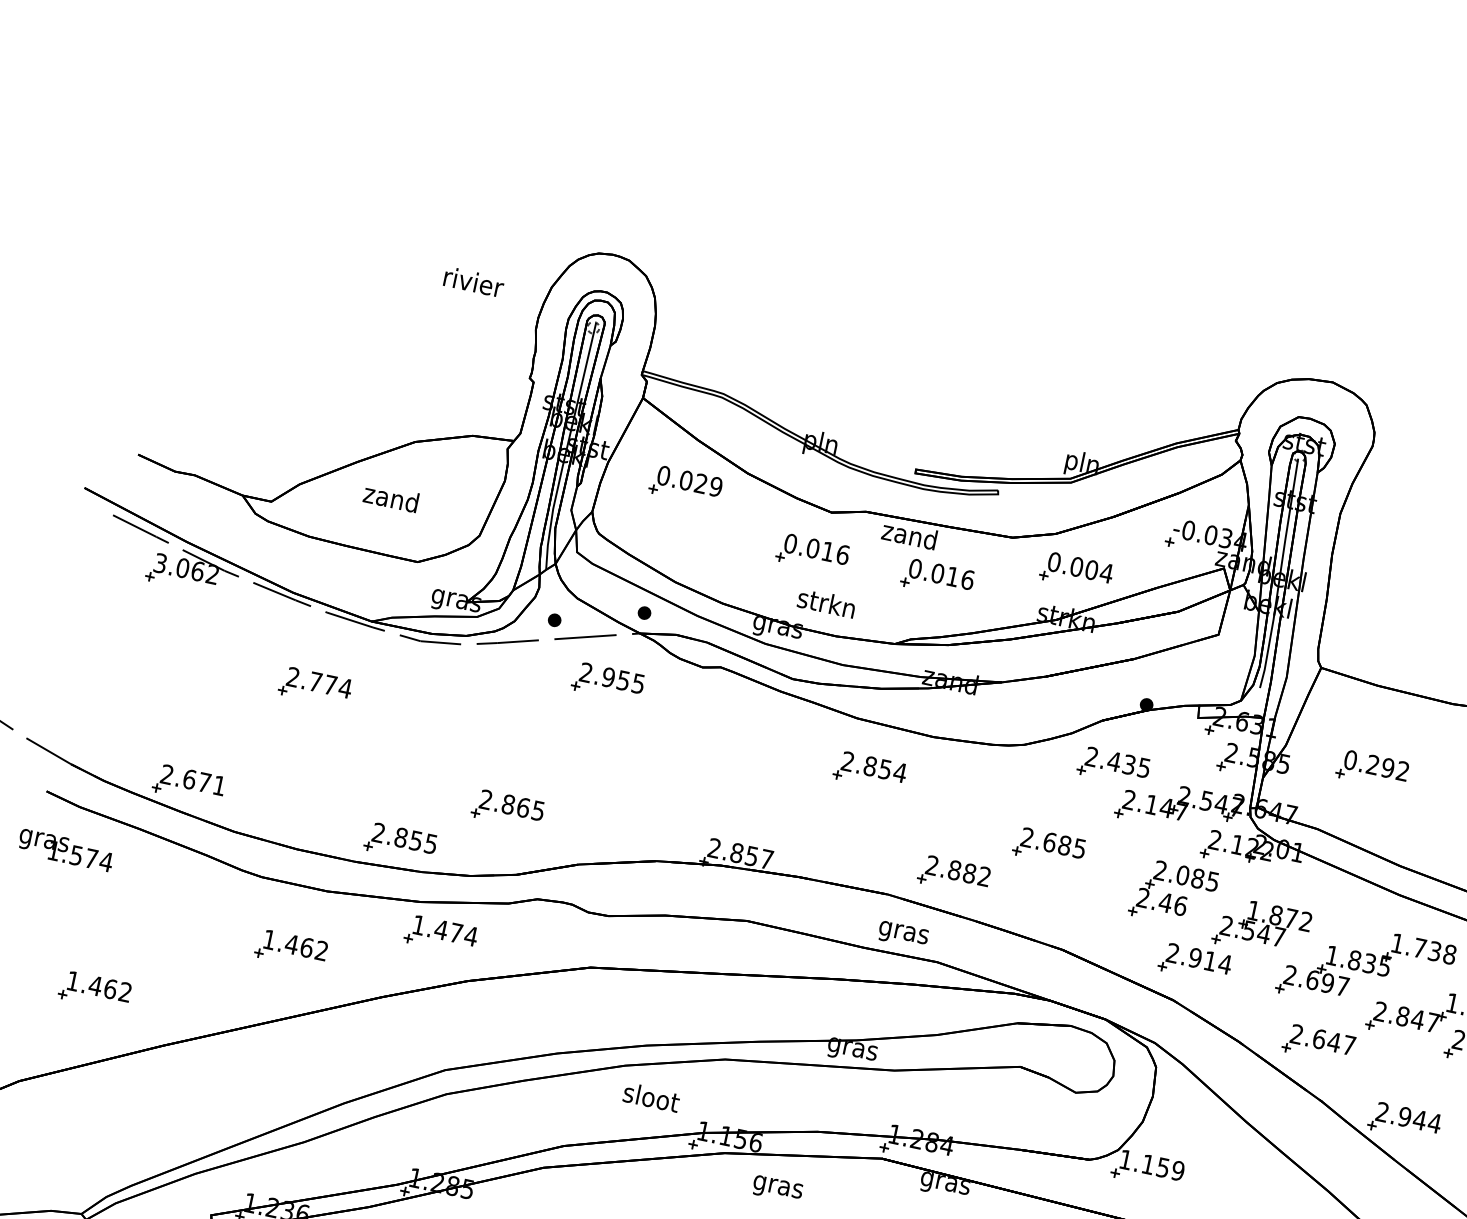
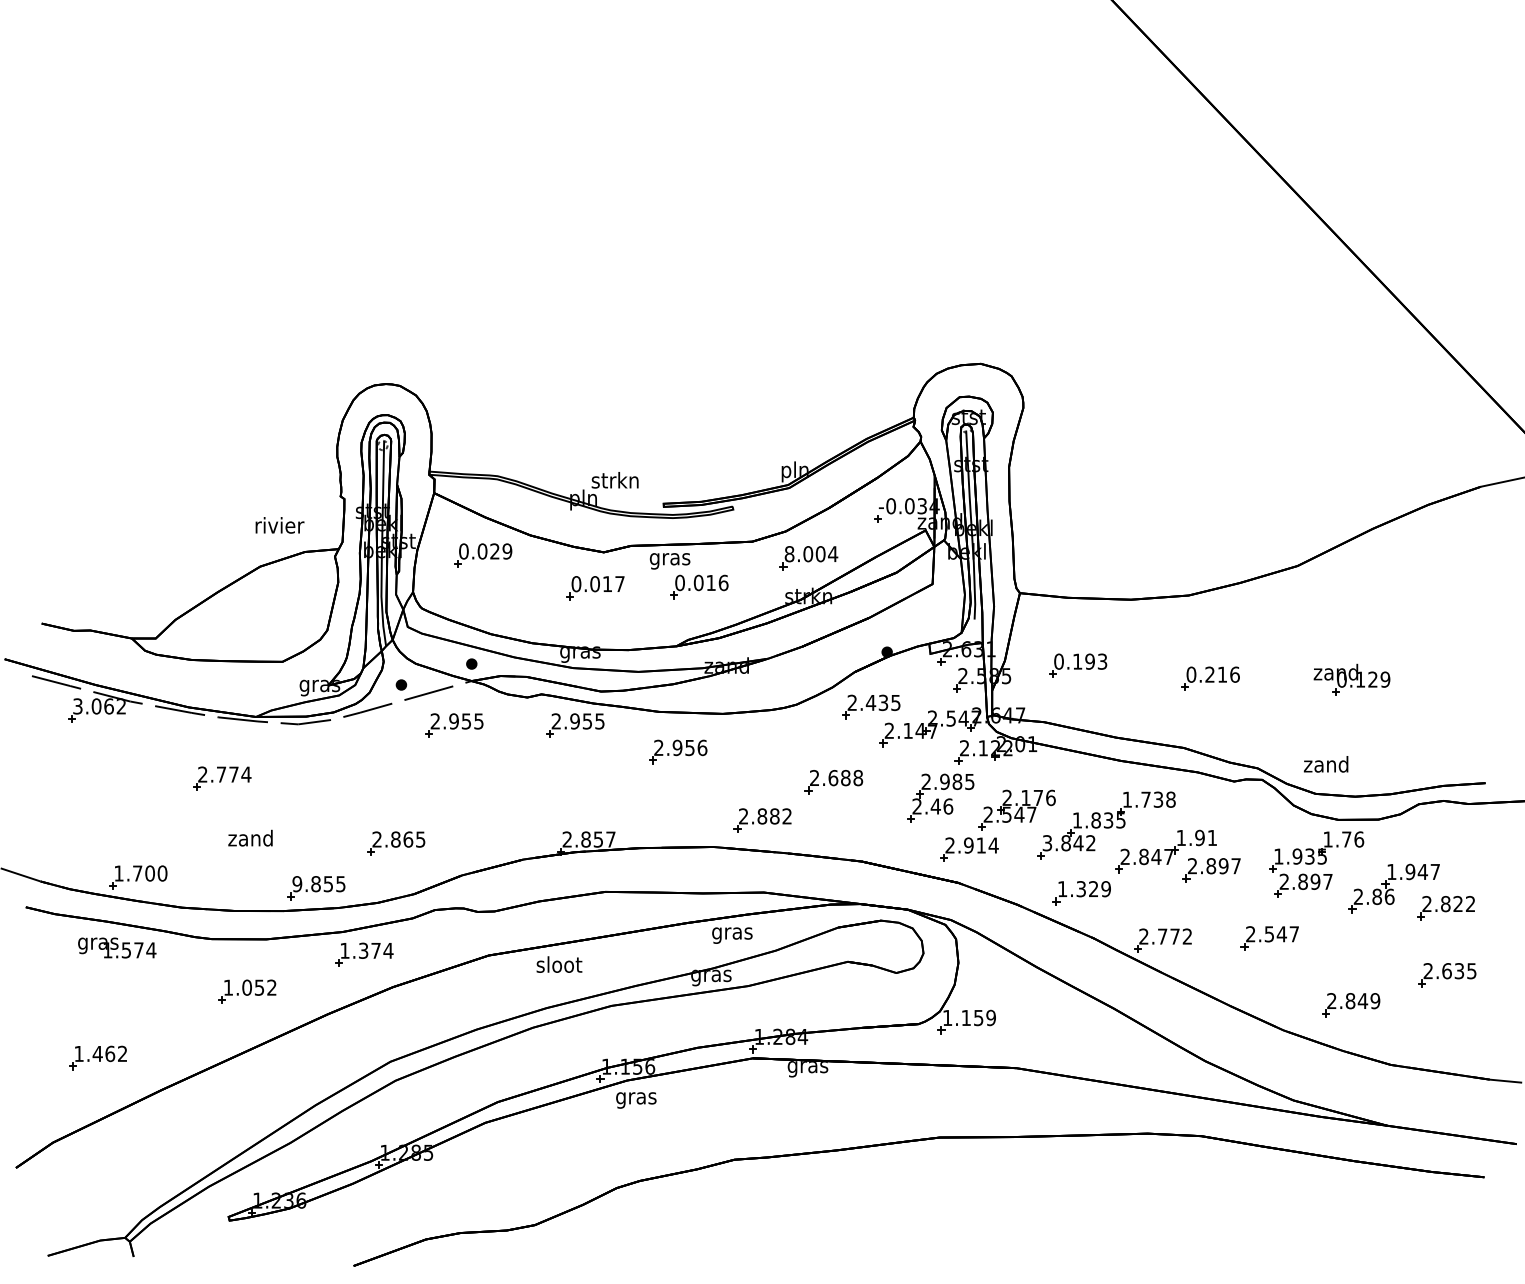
text: (473, 282) -> (279, 525), moved
text: (391, 497) -> (250, 837), moved
text: (909, 536) -> (669, 558), zand -> gras
text: (842, 555) -> (619, 584), 0.016 -> 0.017
text: (1054, 561) -> (789, 553), 0.004 -> 8.004
text: (825, 603) -> (614, 480), moved
part: (753, 713) -> (575, 725), added
text: (884, 768) -> (689, 747), 2.854 -> 2.956
text: (1388, 768) -> (1090, 661), 0.292 -> 0.193
text: (193, 780) -> (140, 873), 2.671 -> 1.700
text: (378, 833) -> (297, 884), 2.855 -> 9.855
text: (66, 849) -> (117, 947), moved
text: (1079, 849) -> (858, 778), 2.685 -> 2.688
text: (1182, 874) -> (944, 781), 2.085 -> 2.985
text: (1279, 915) -> (1028, 797), 1.872 -> 2.176
text: (441, 929) -> (363, 950), 1.474 -> 1.374
text: (903, 934) -> (732, 935), moved
text: (299, 945) -> (253, 987), 1.462 -> 1.052
text: (1315, 981) -> (1068, 843), 2.697 -> 3.842
text: (1323, 1040) -> (1084, 889), 2.647 -> 1.329
text: (651, 1097) -> (559, 964), moved
text: (1419, 1119) -> (1174, 936), 2.944 -> 2.772
text: (777, 1189) -> (636, 1100), moved

